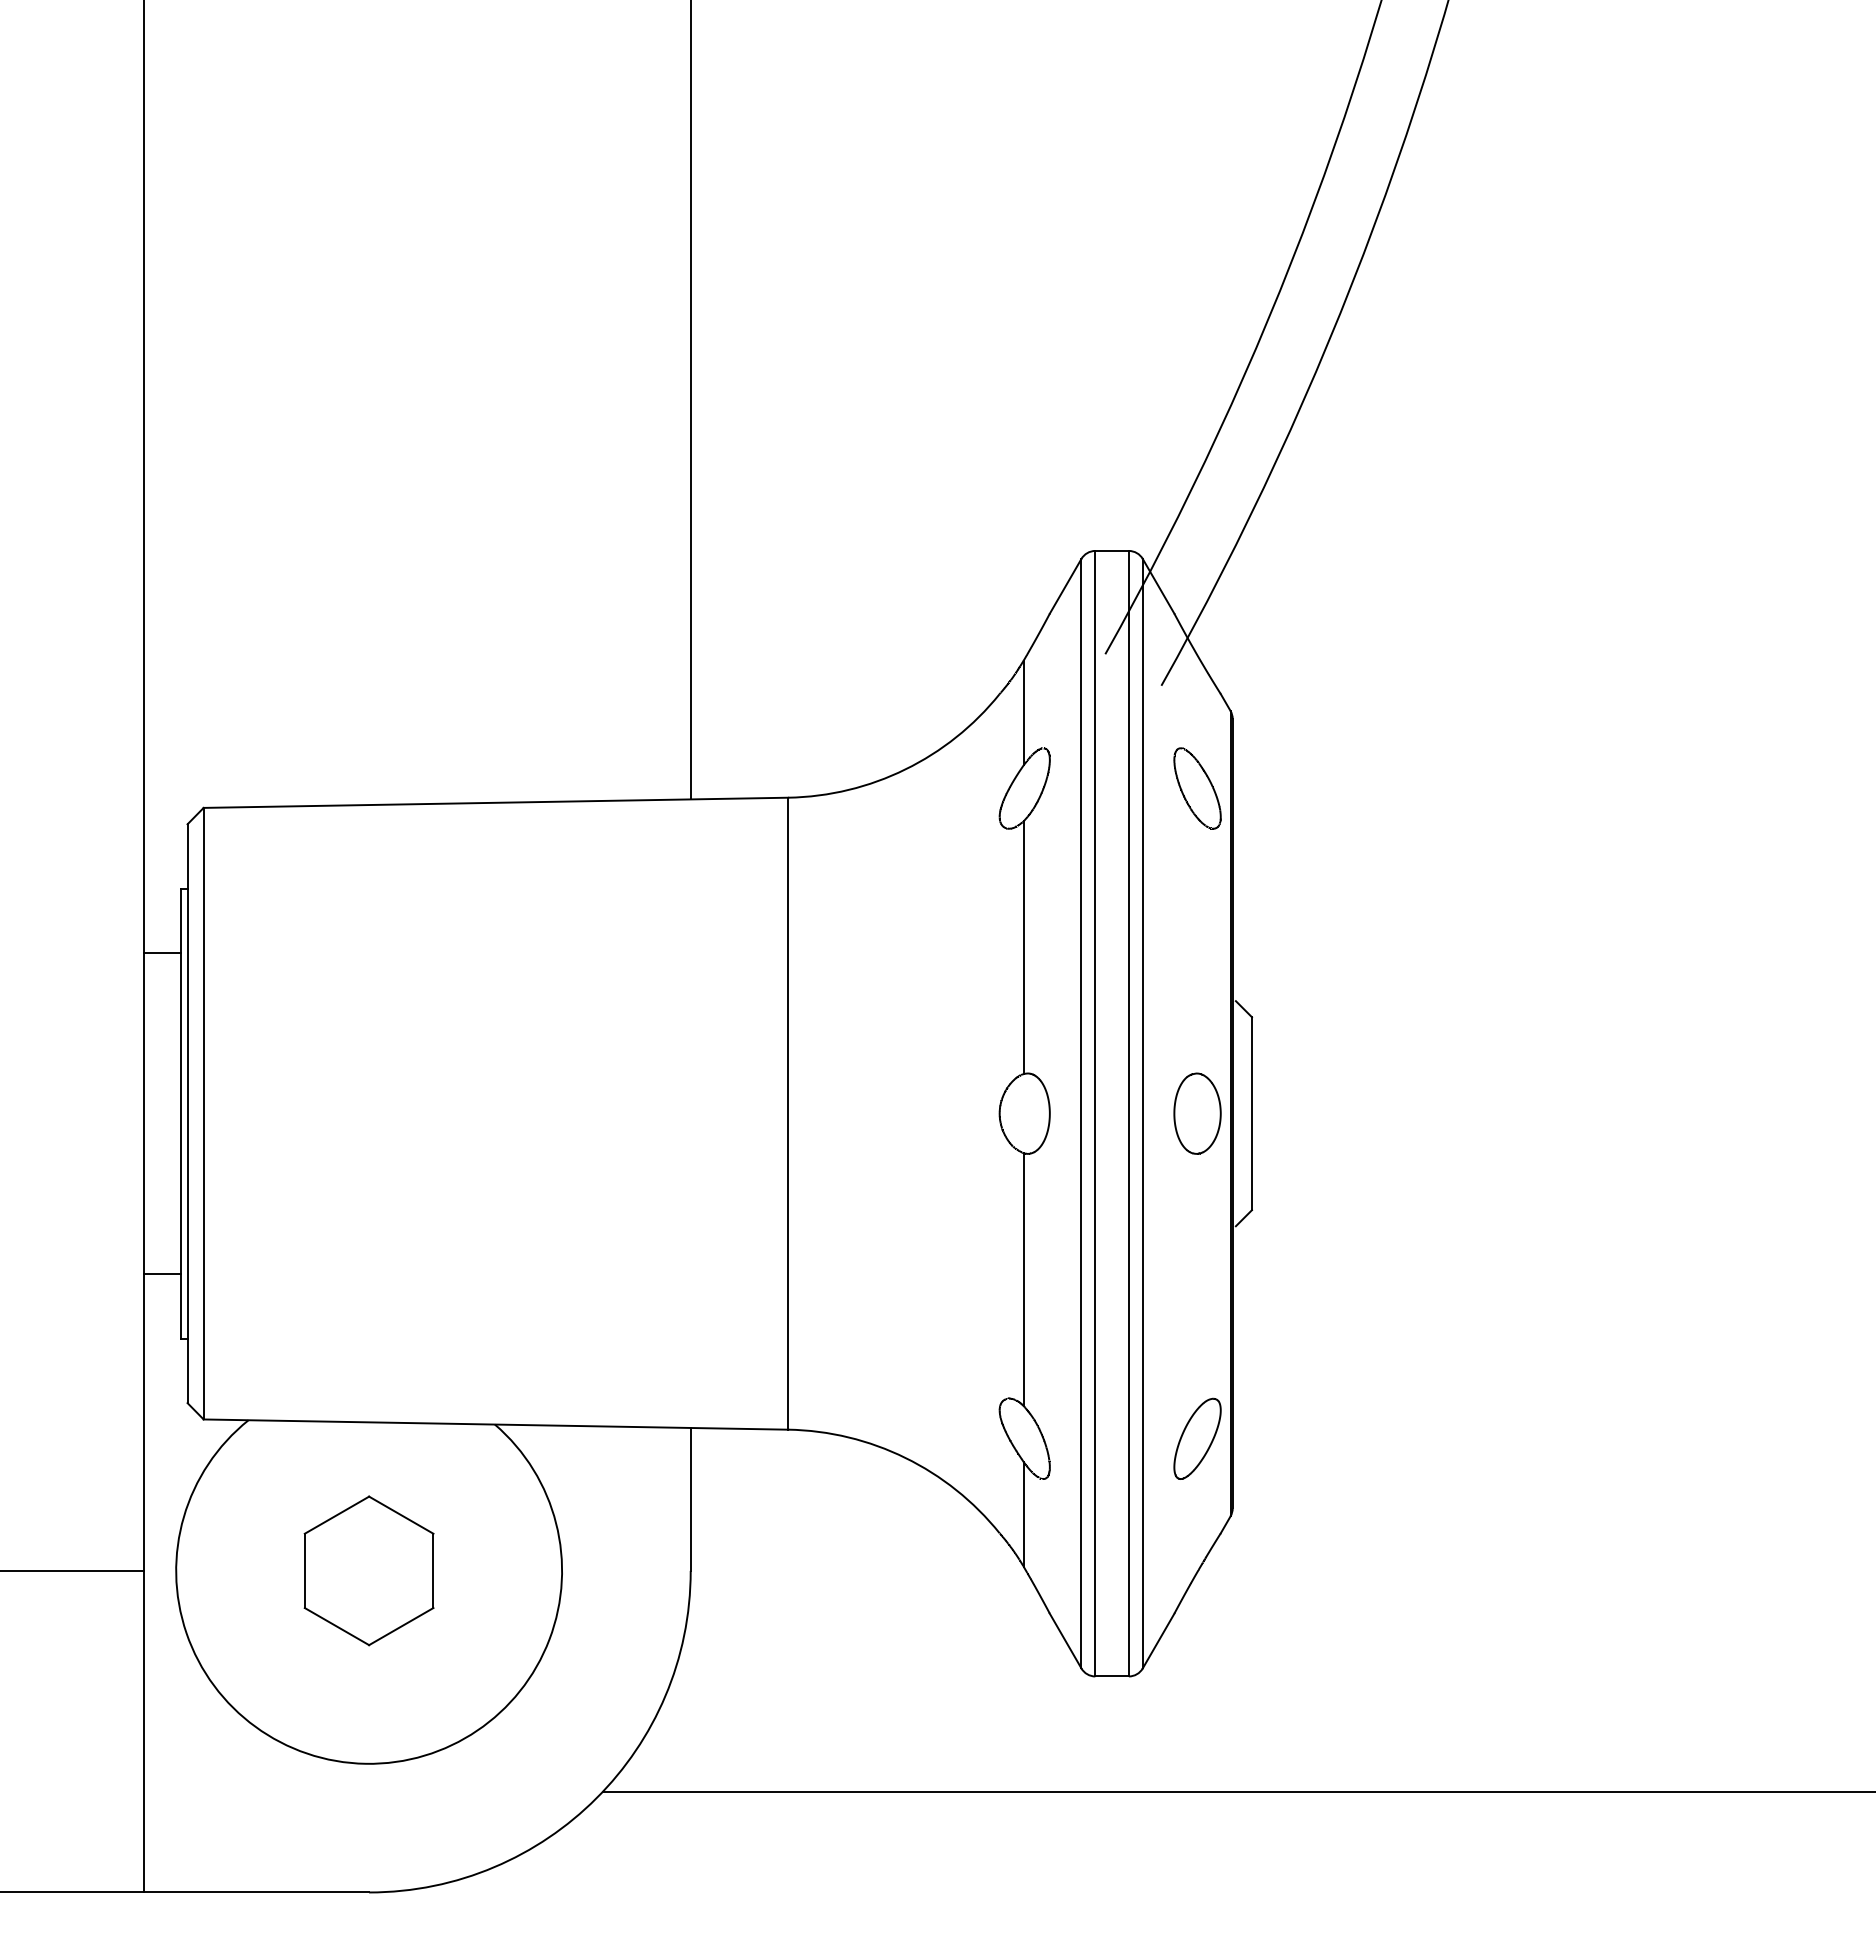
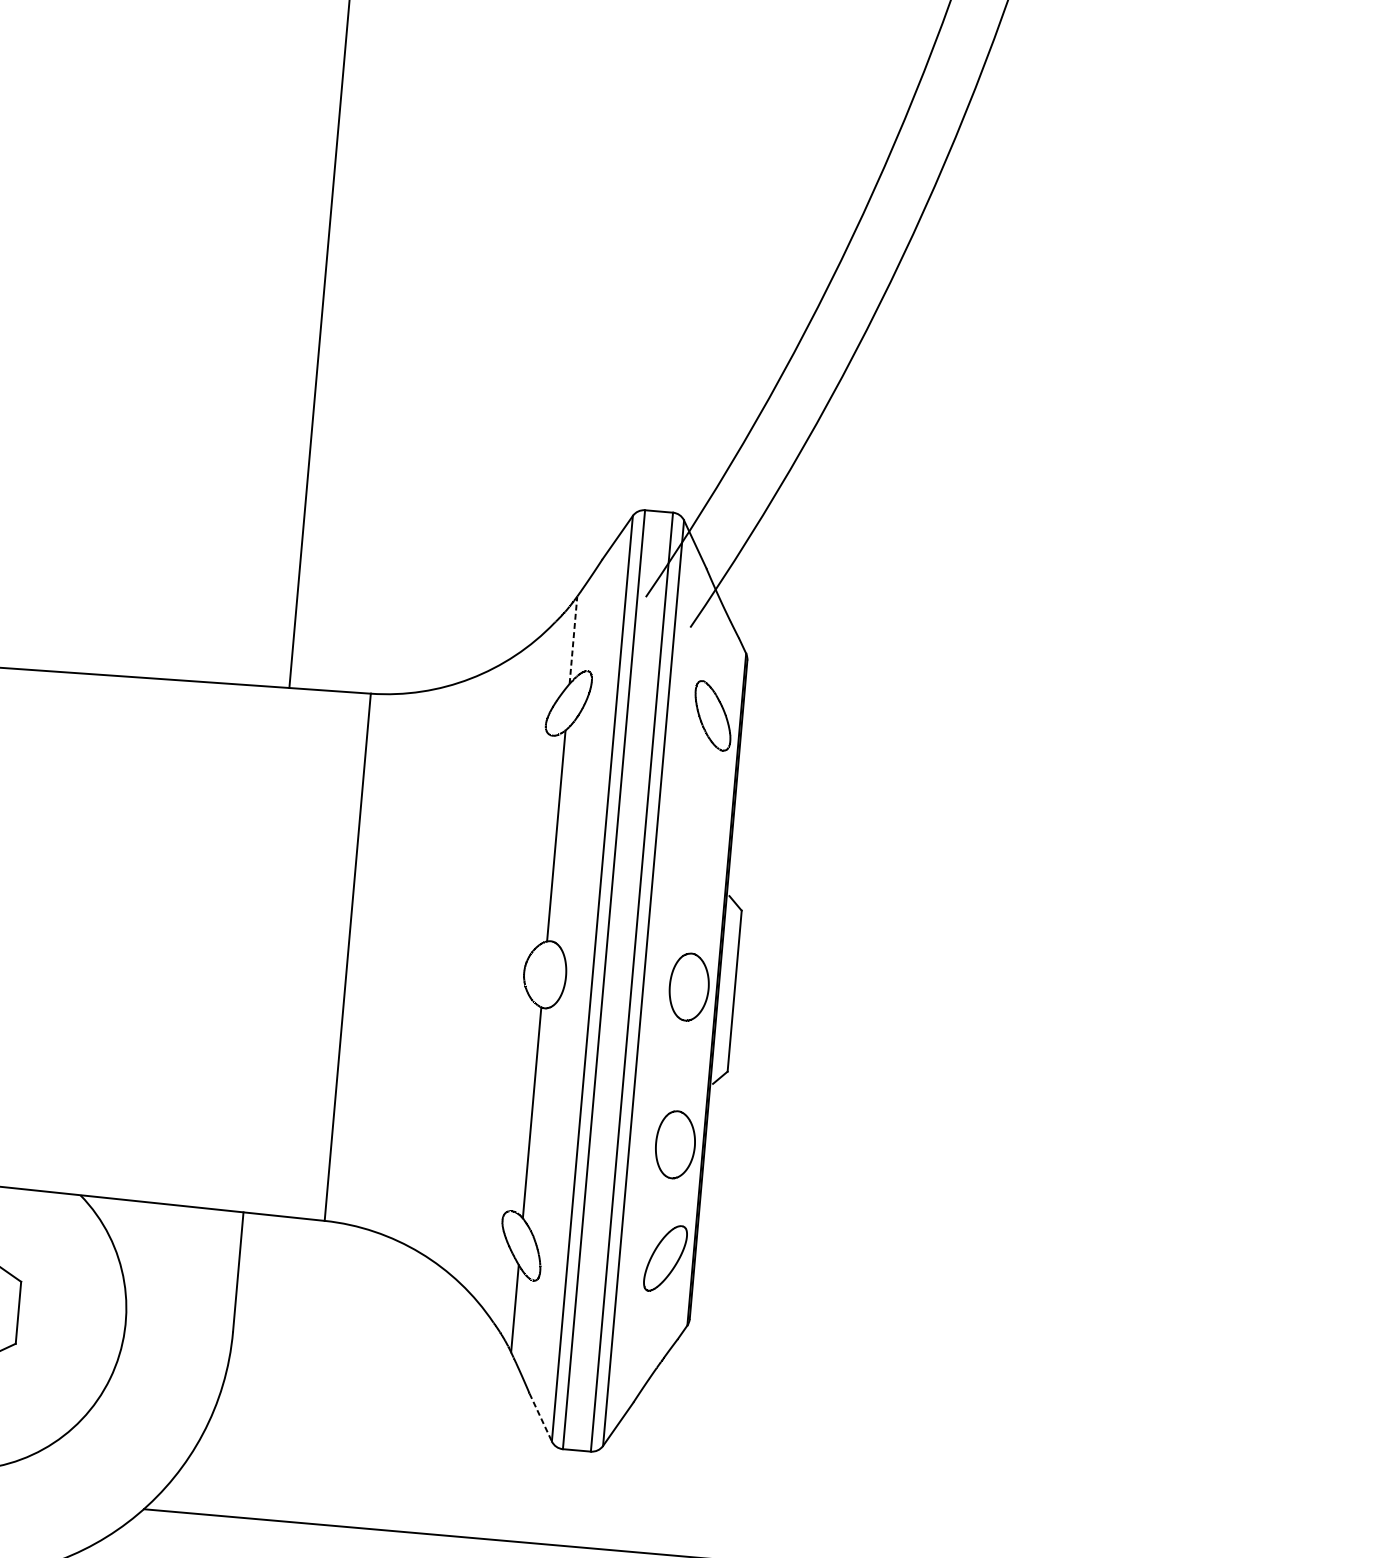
line: (1023, 712) -> (573, 639), solid -> dashed
part: (1197, 1302) -> (675, 1144), added
line: (1065, 1641) -> (540, 1417), solid -> dashed

